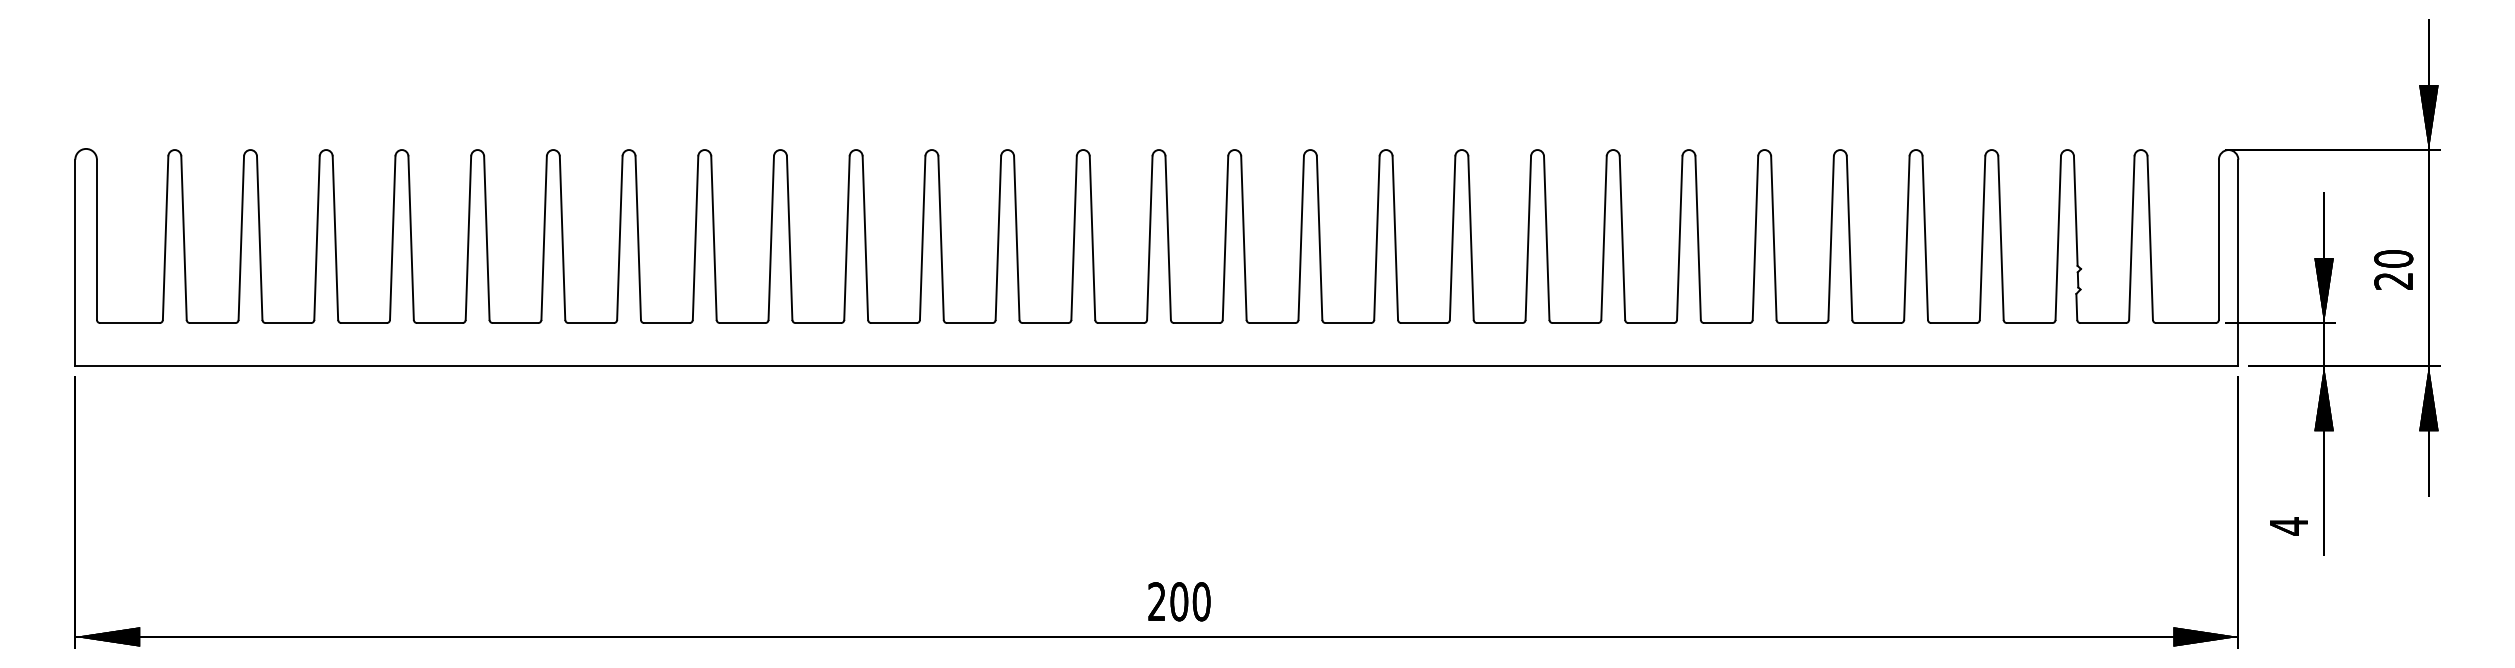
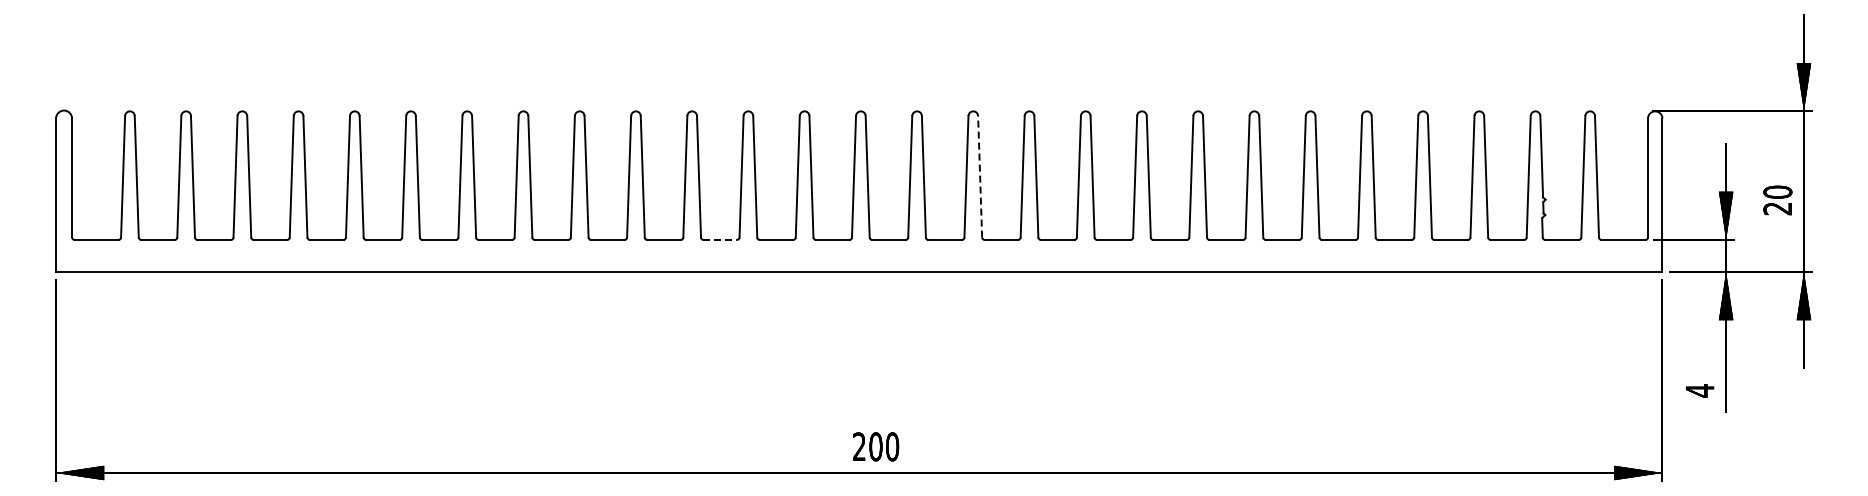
line: (1320, 237) -> (980, 176), solid -> dashed
line: (970, 322) -> (720, 239), solid -> dashed

